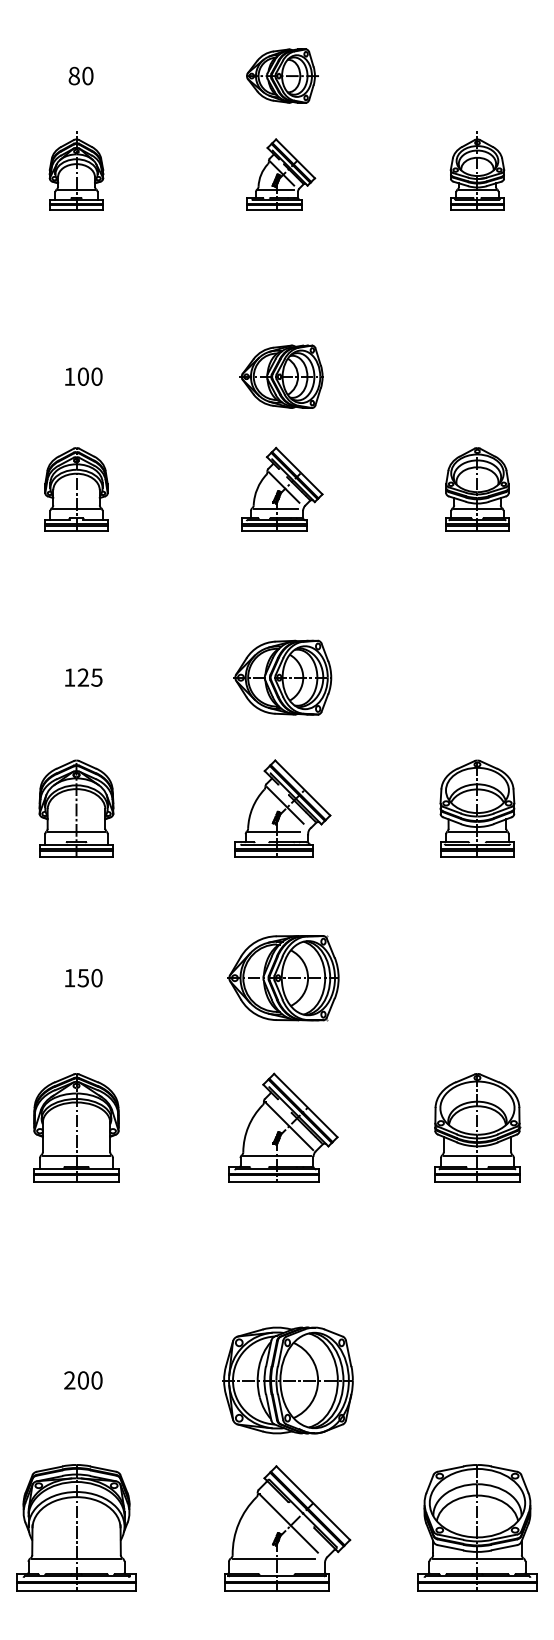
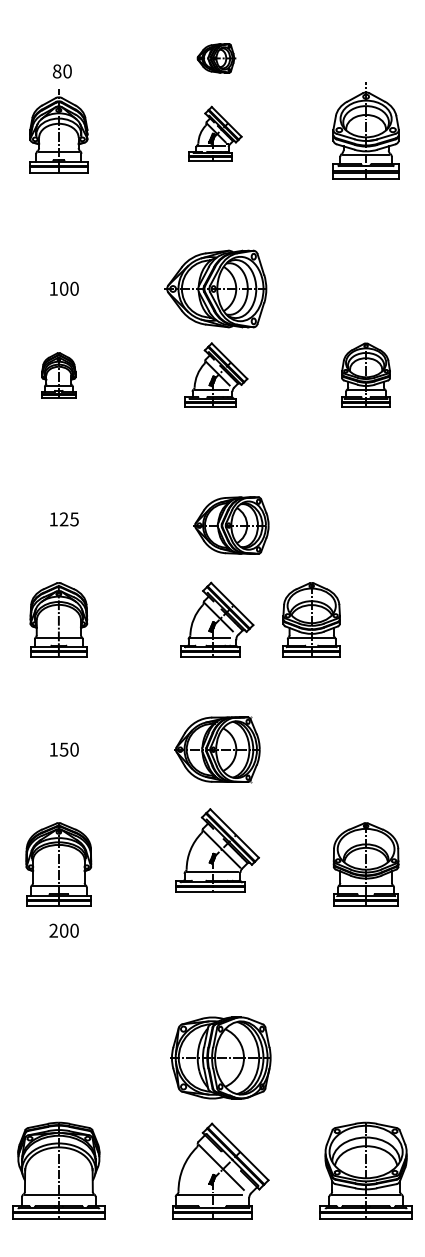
text: (80, 75) -> (61, 71), moved
part: (282, 75) -> (216, 57), size x0.7
part: (76, 170) -> (58, 130), size x1.4
part: (477, 170) -> (366, 130), size x1.6
part: (281, 376) -> (215, 288), size x1.6
part: (76, 489) -> (58, 375), size x0.7
part: (282, 677) -> (231, 525), moved
part: (477, 808) -> (311, 619), moved
part: (283, 1127) -> (217, 850), moved
text: (83, 1380) -> (64, 930), moved

